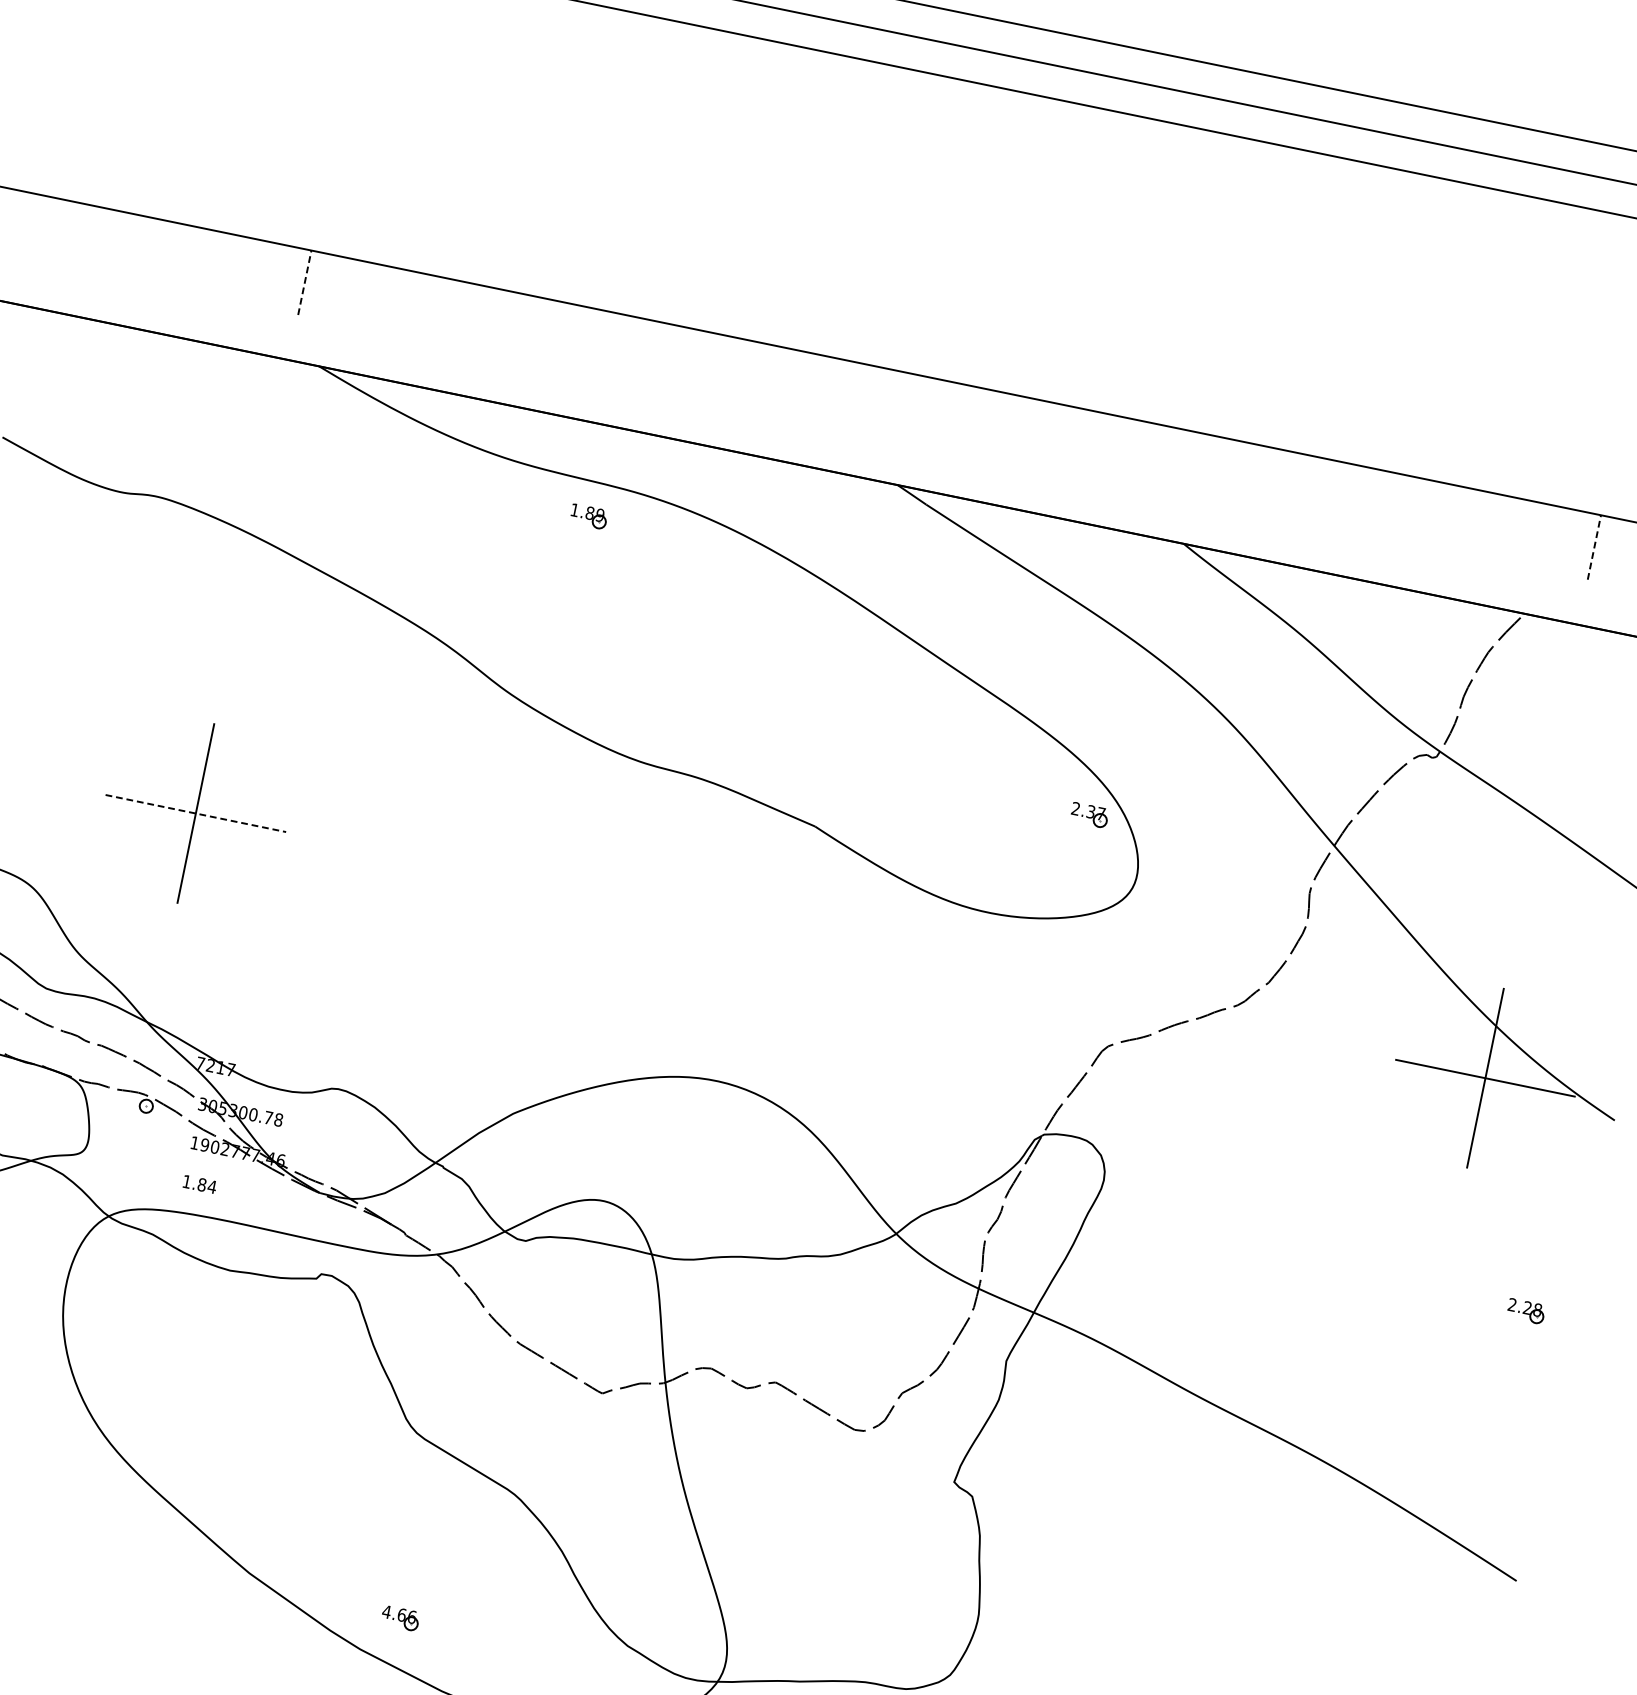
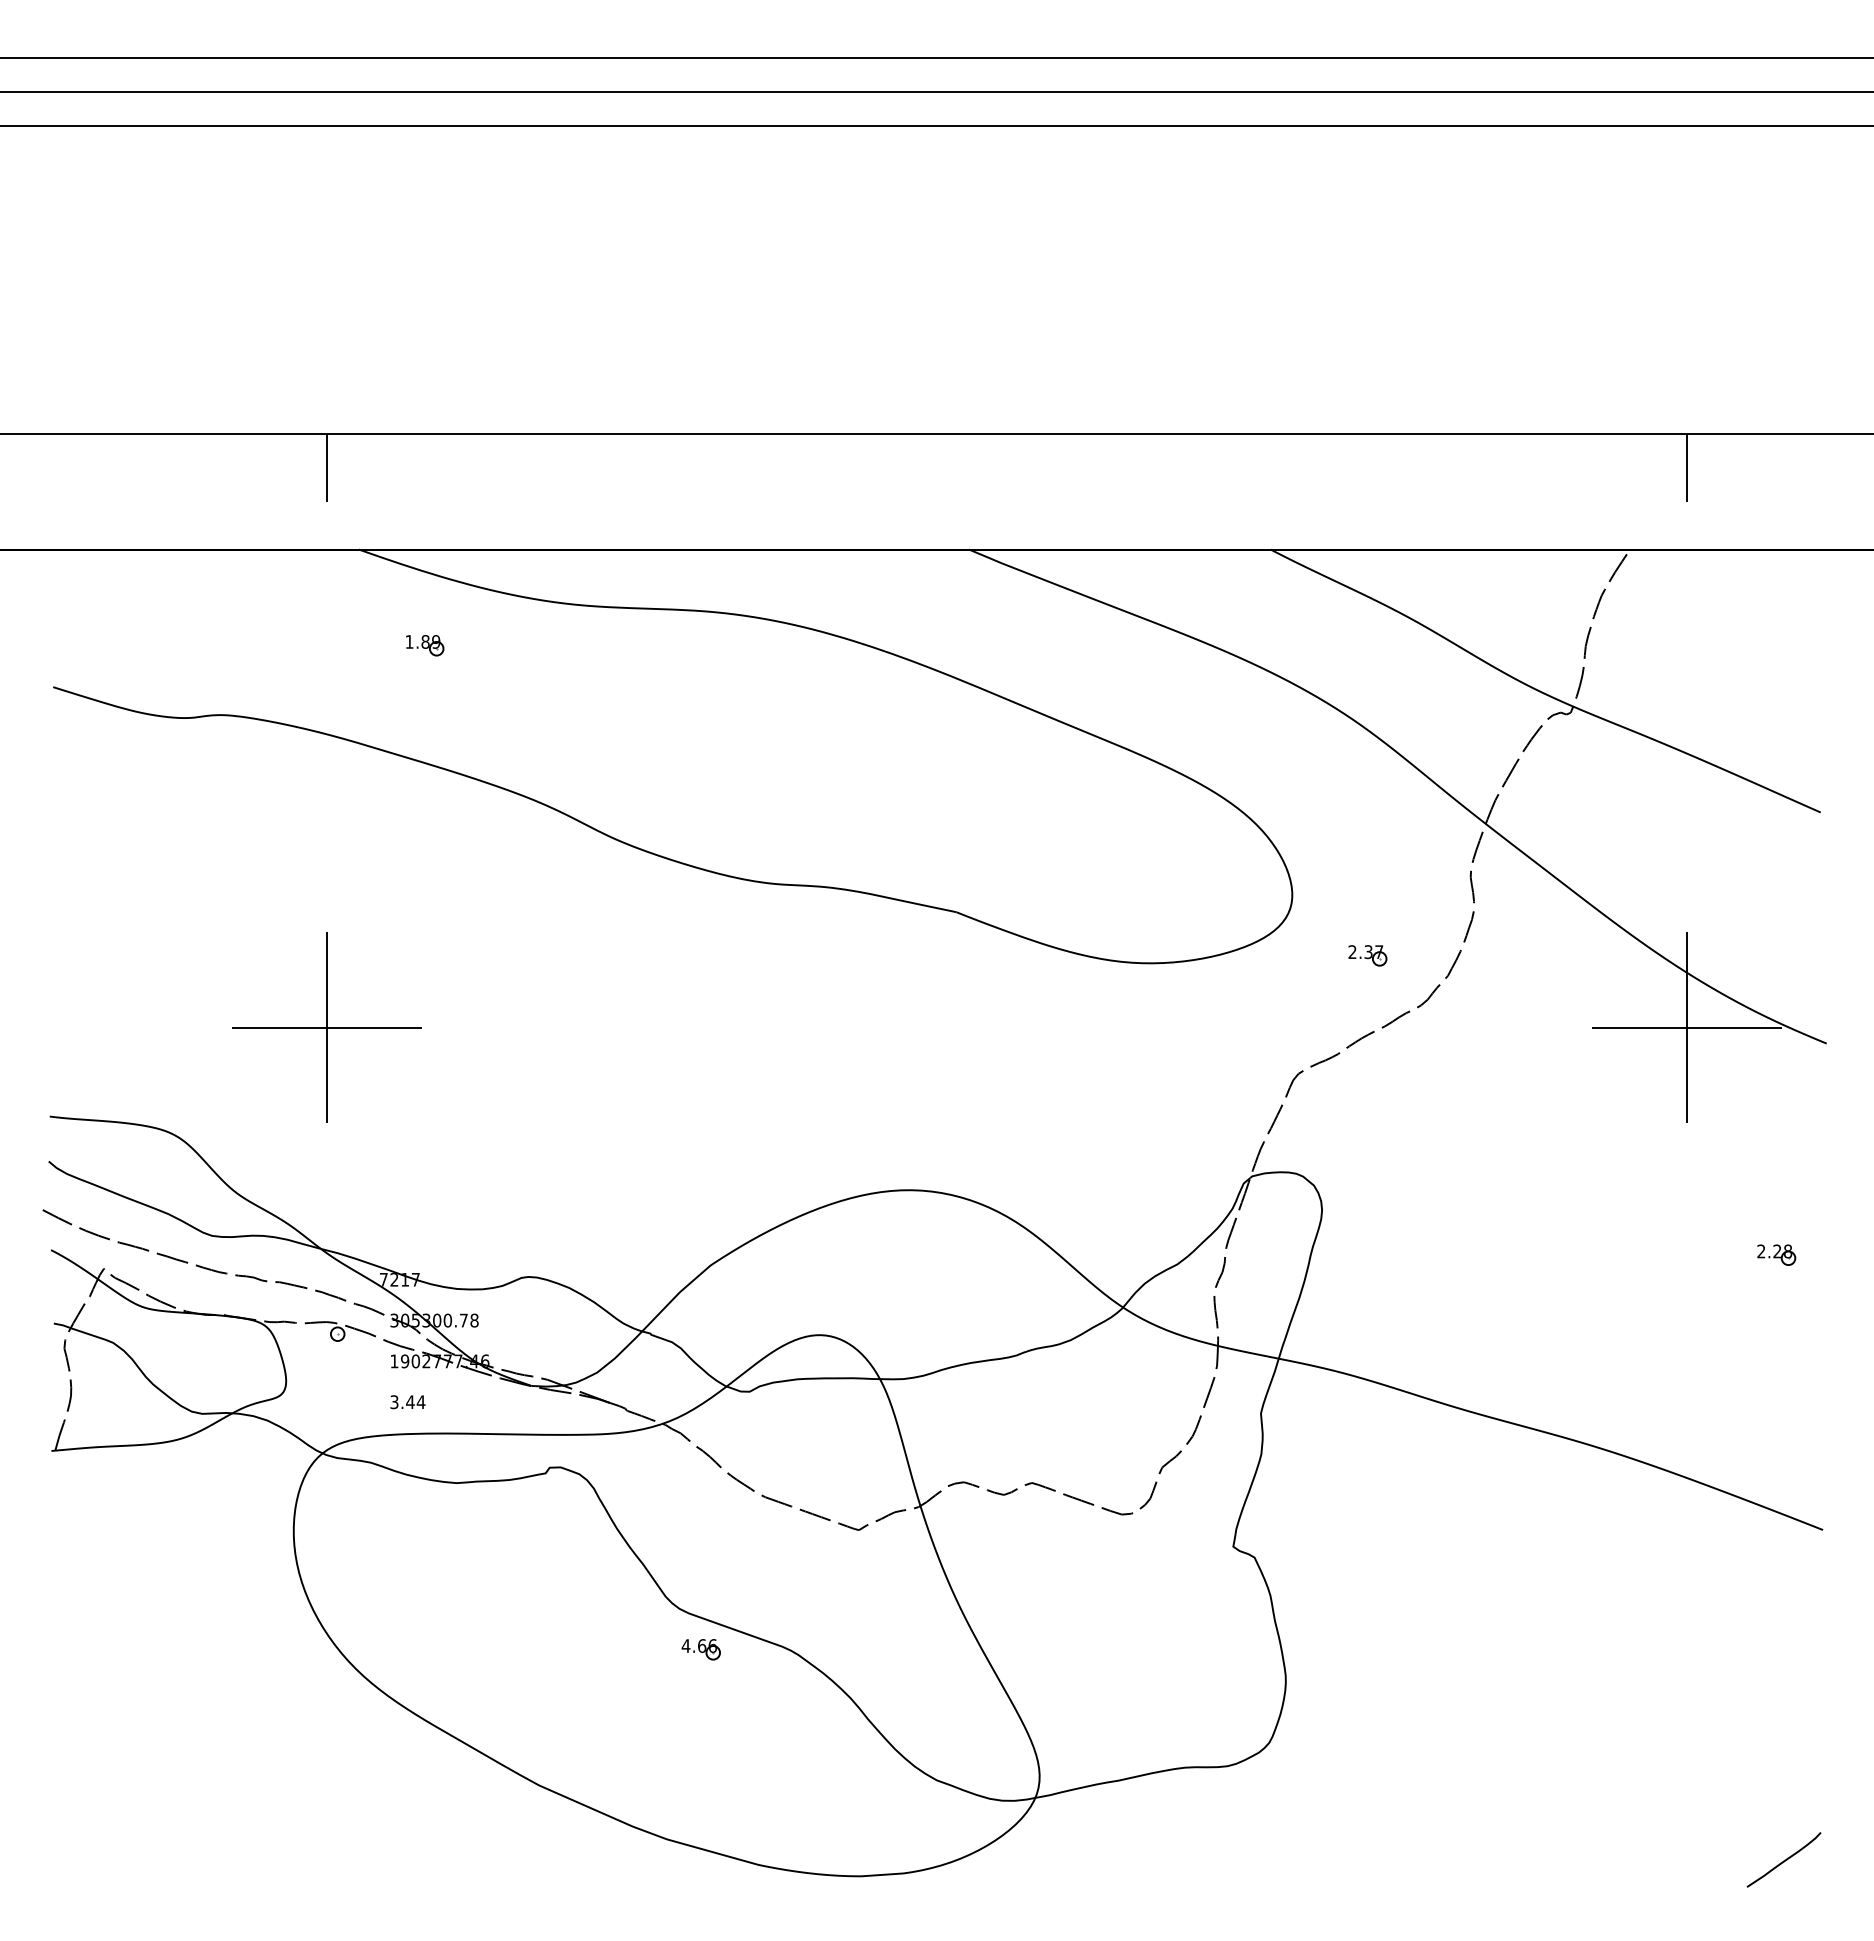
line: (305, 282) -> (327, 467), dashed -> solid
part: (589, 516) -> (425, 645), moved
line: (1594, 547) -> (1687, 467), dashed -> solid
line: (196, 813) -> (327, 1027), dashed -> solid
part: (1089, 814) -> (1367, 955), moved
text: (194, 1183) -> (402, 1402), 1.84 -> 3.44
part: (399, 1618) -> (700, 1649), moved

